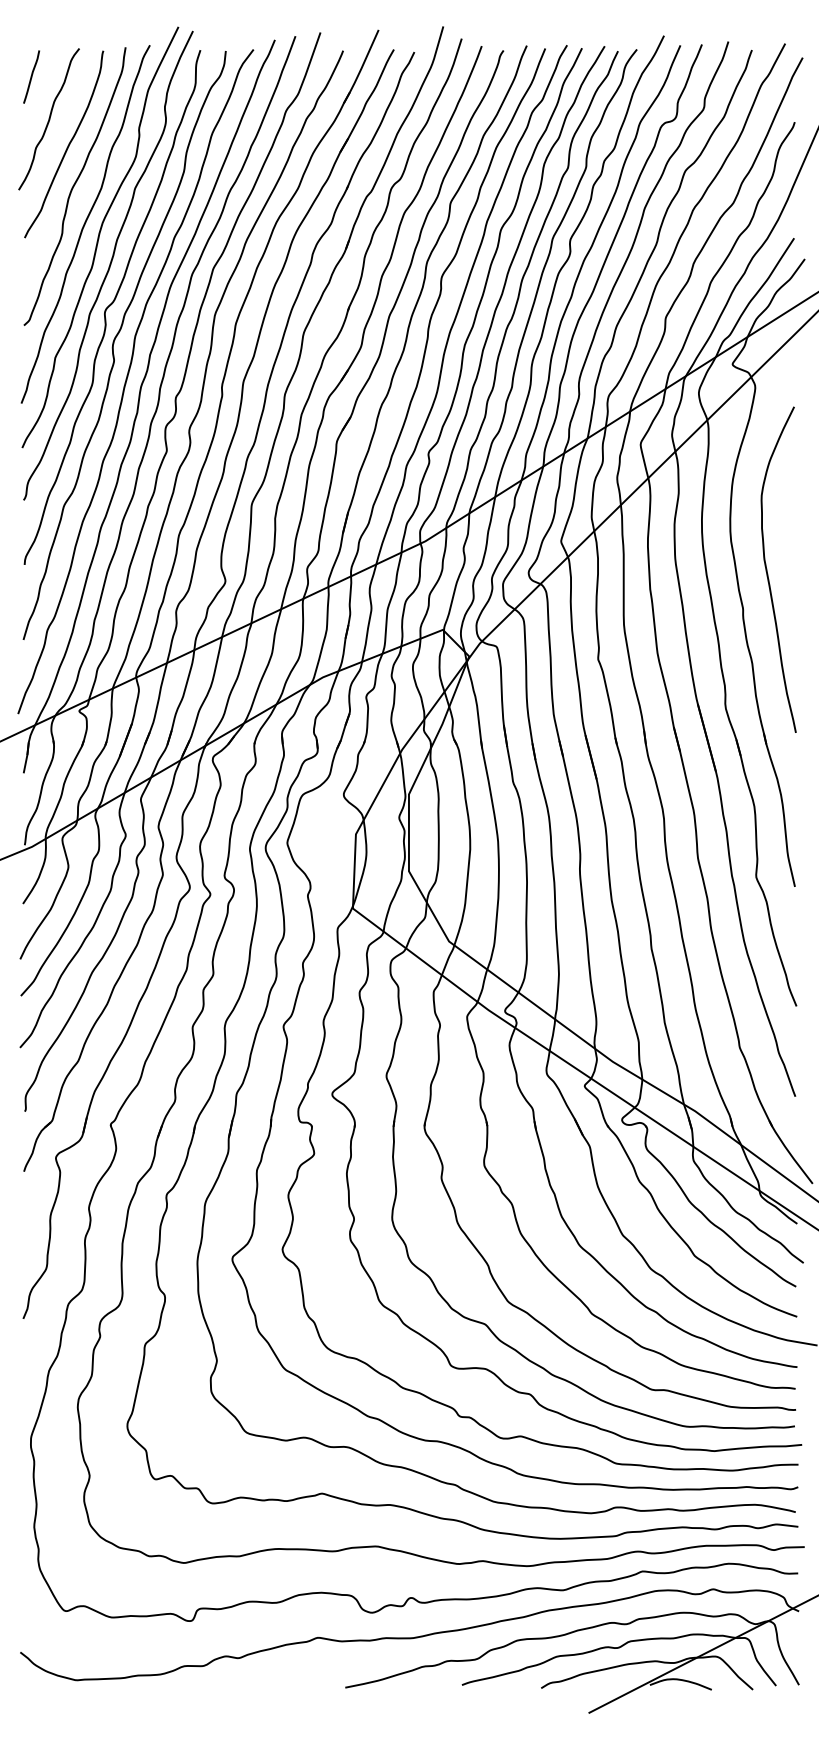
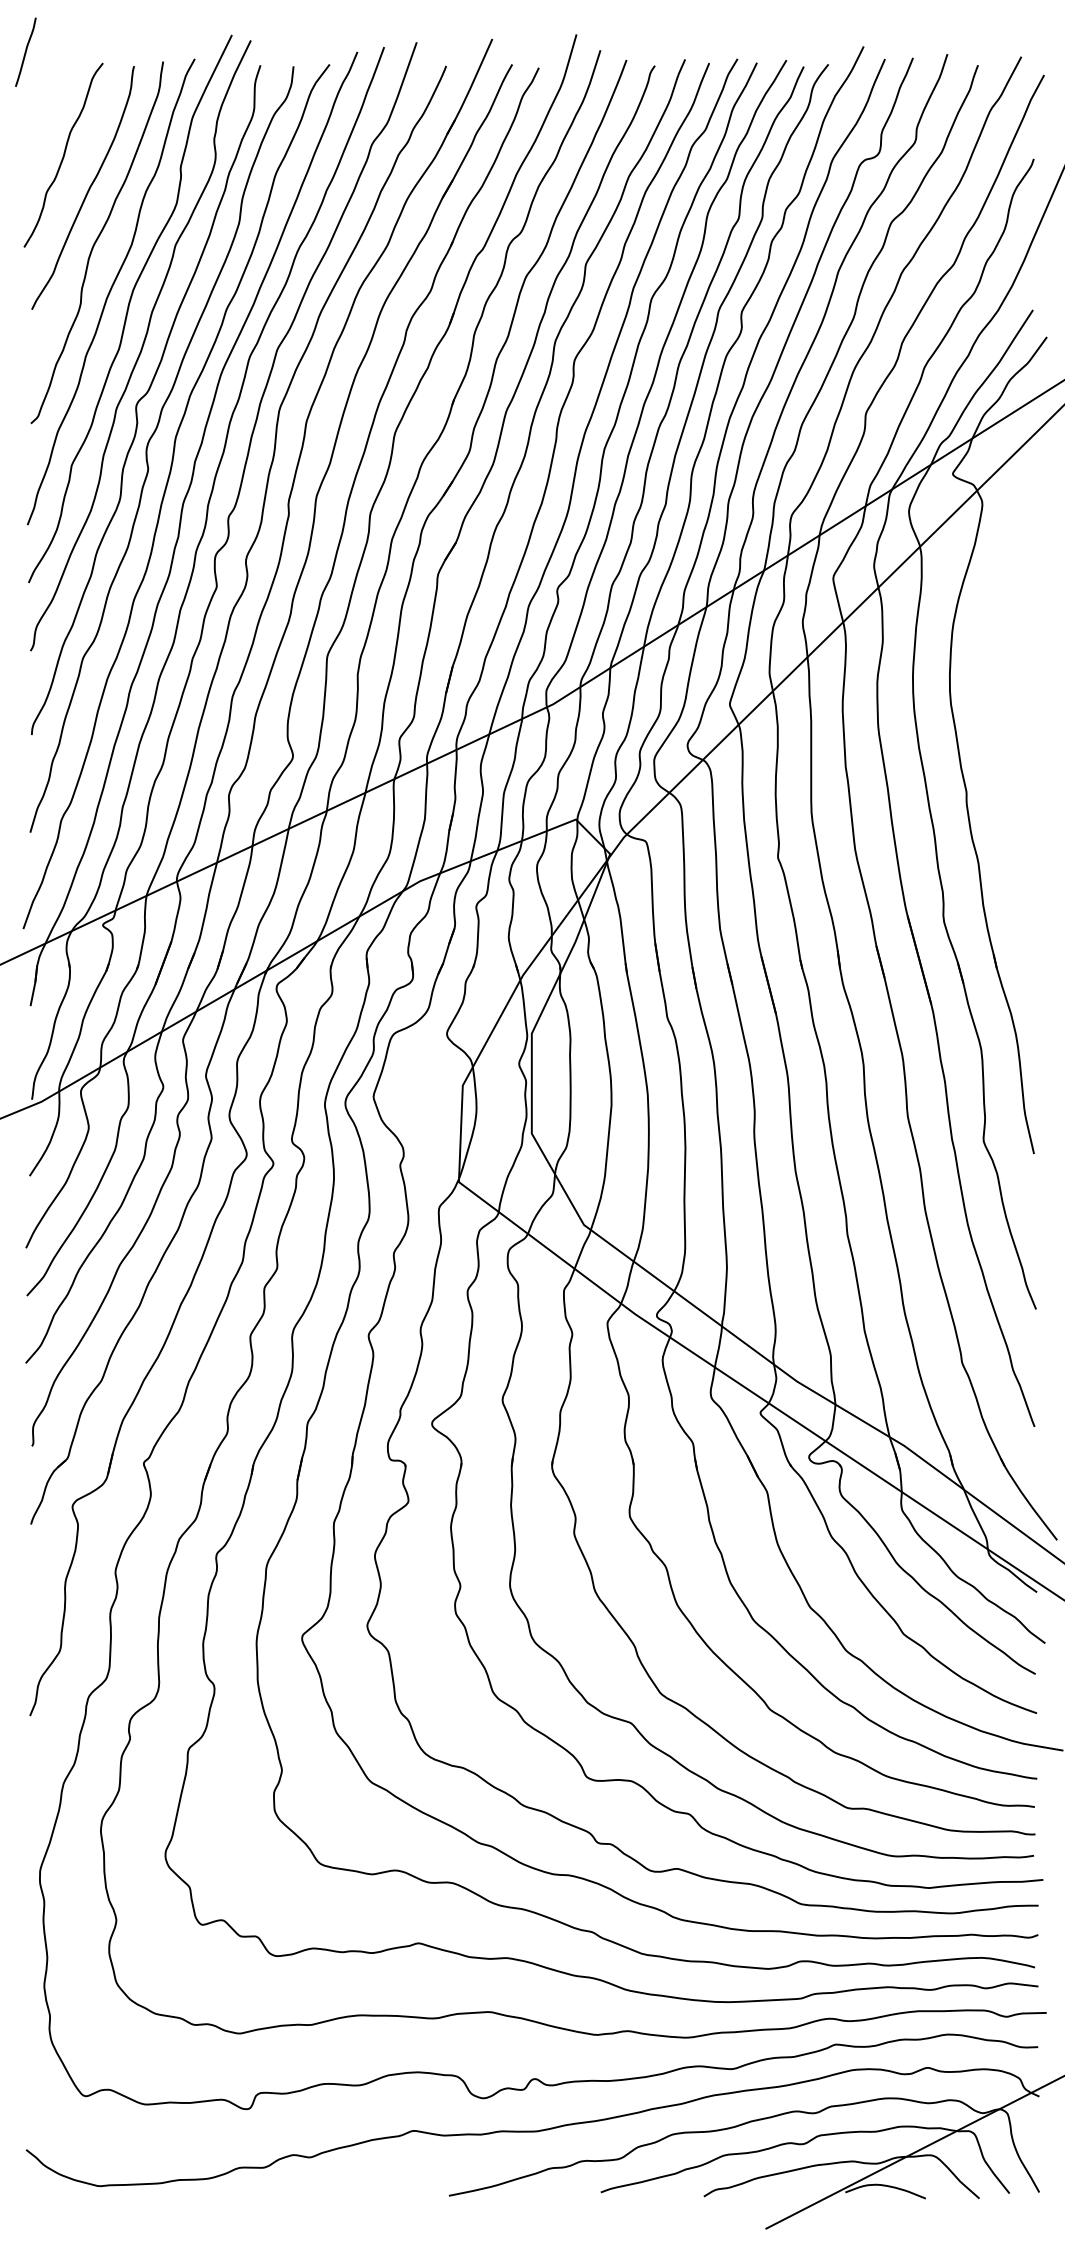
line: (31, 76) -> (25, 51), moved
curve: (767, 571) -> (998, 743), removed

